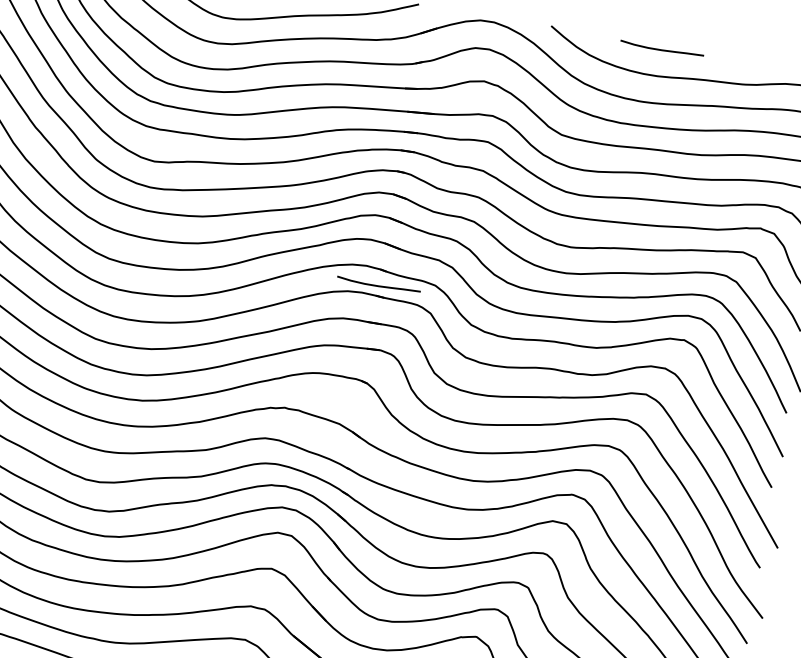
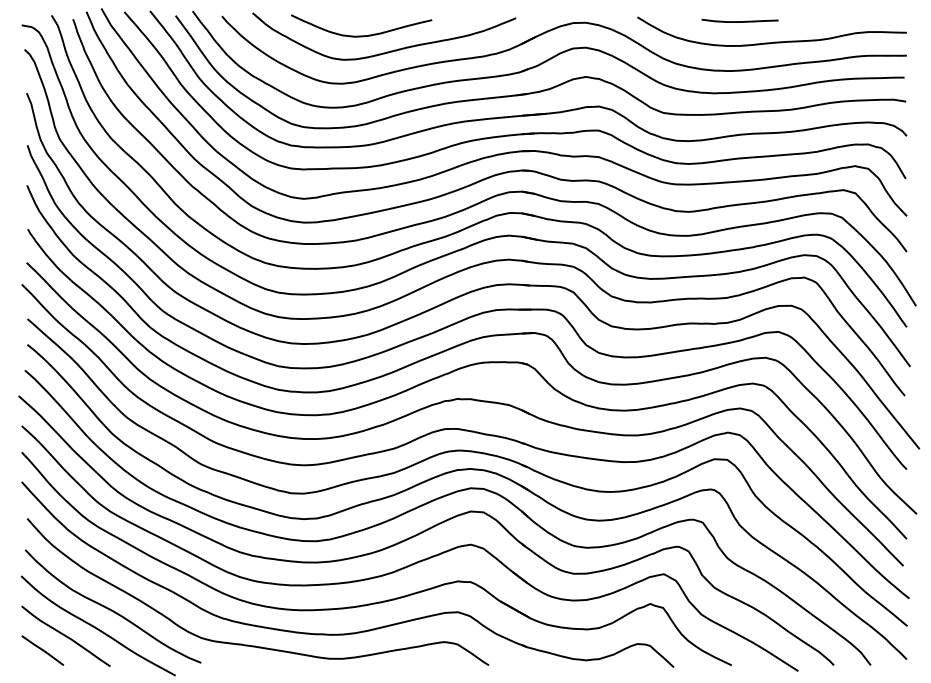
curve: (378, 285) -> (522, 275), removed

